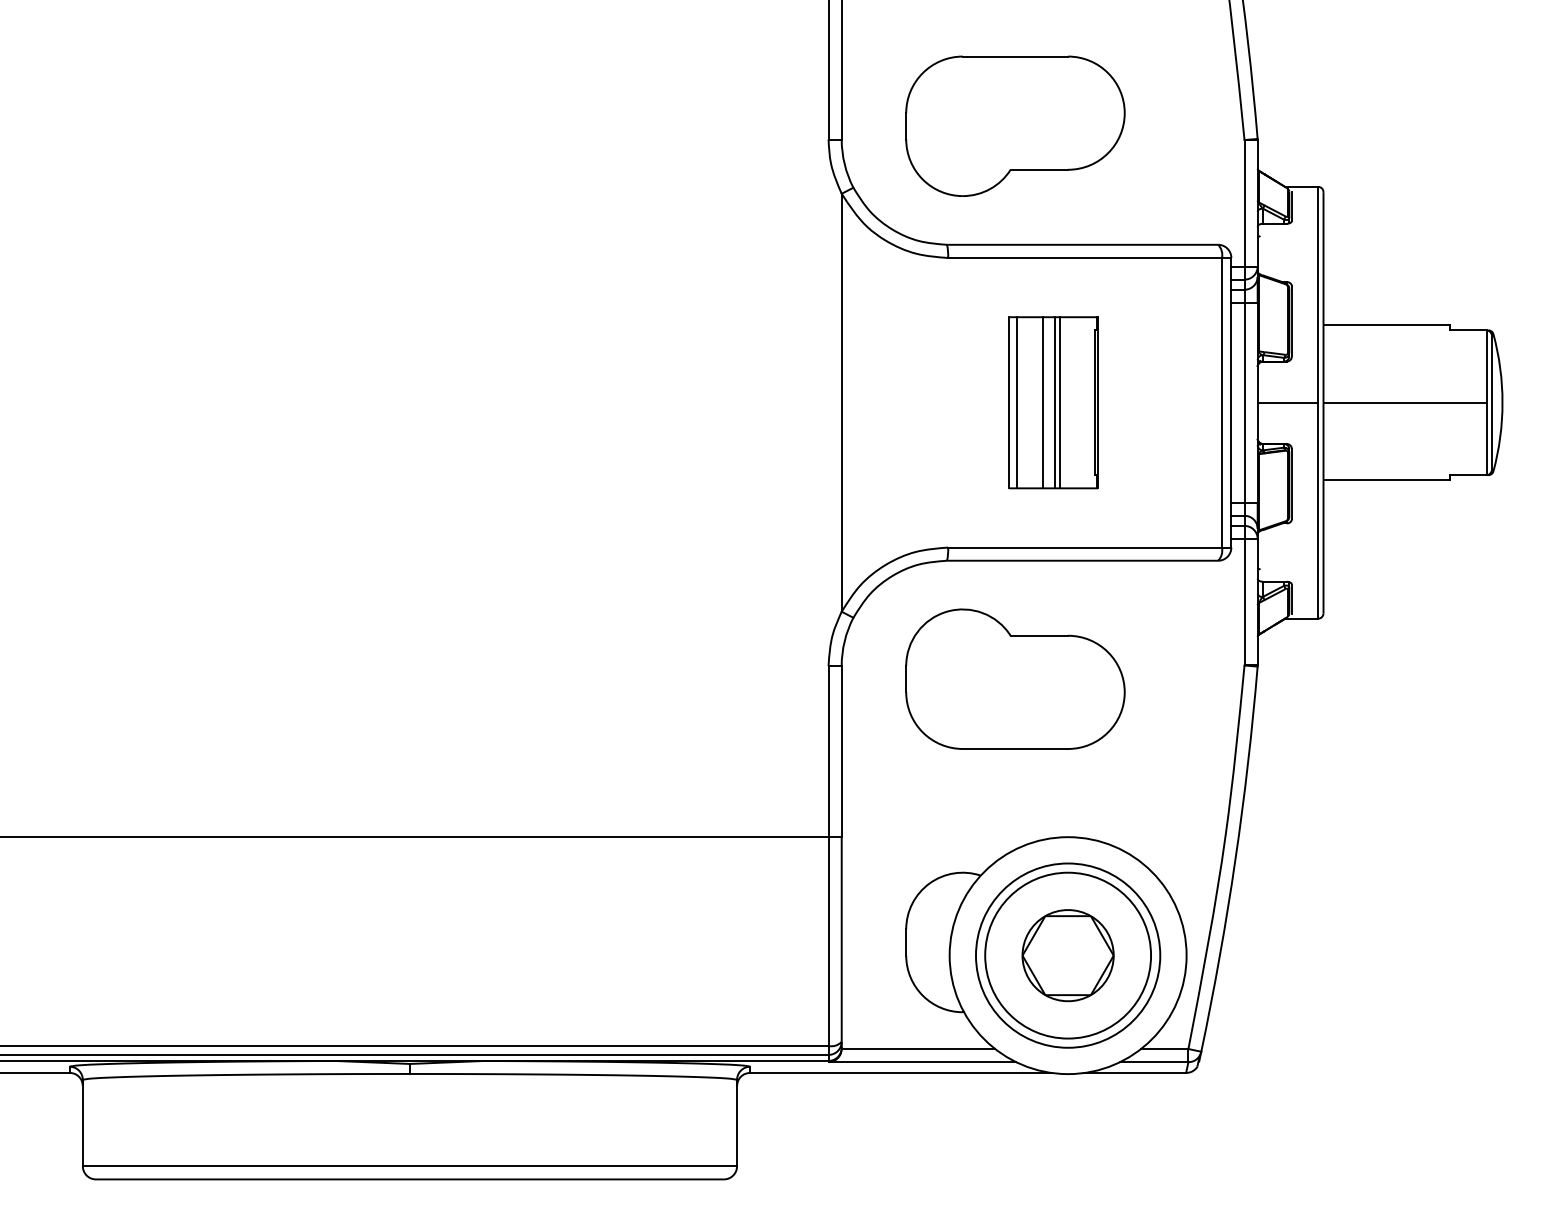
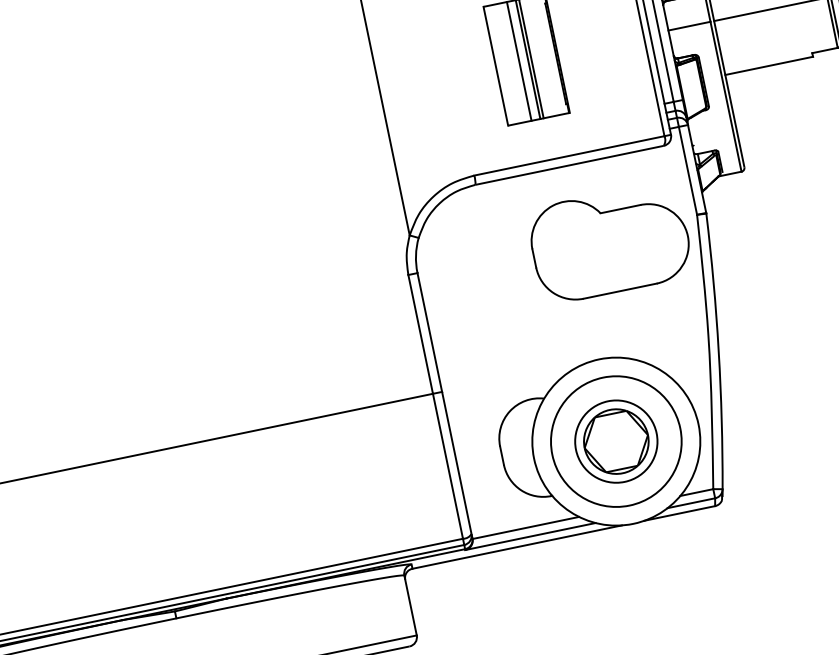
line: (1016, 402) -> (500, 65), removed
part: (1015, 678) -> (610, 242), moved
circle: (1068, 955) -> (616, 441), size x0.7

